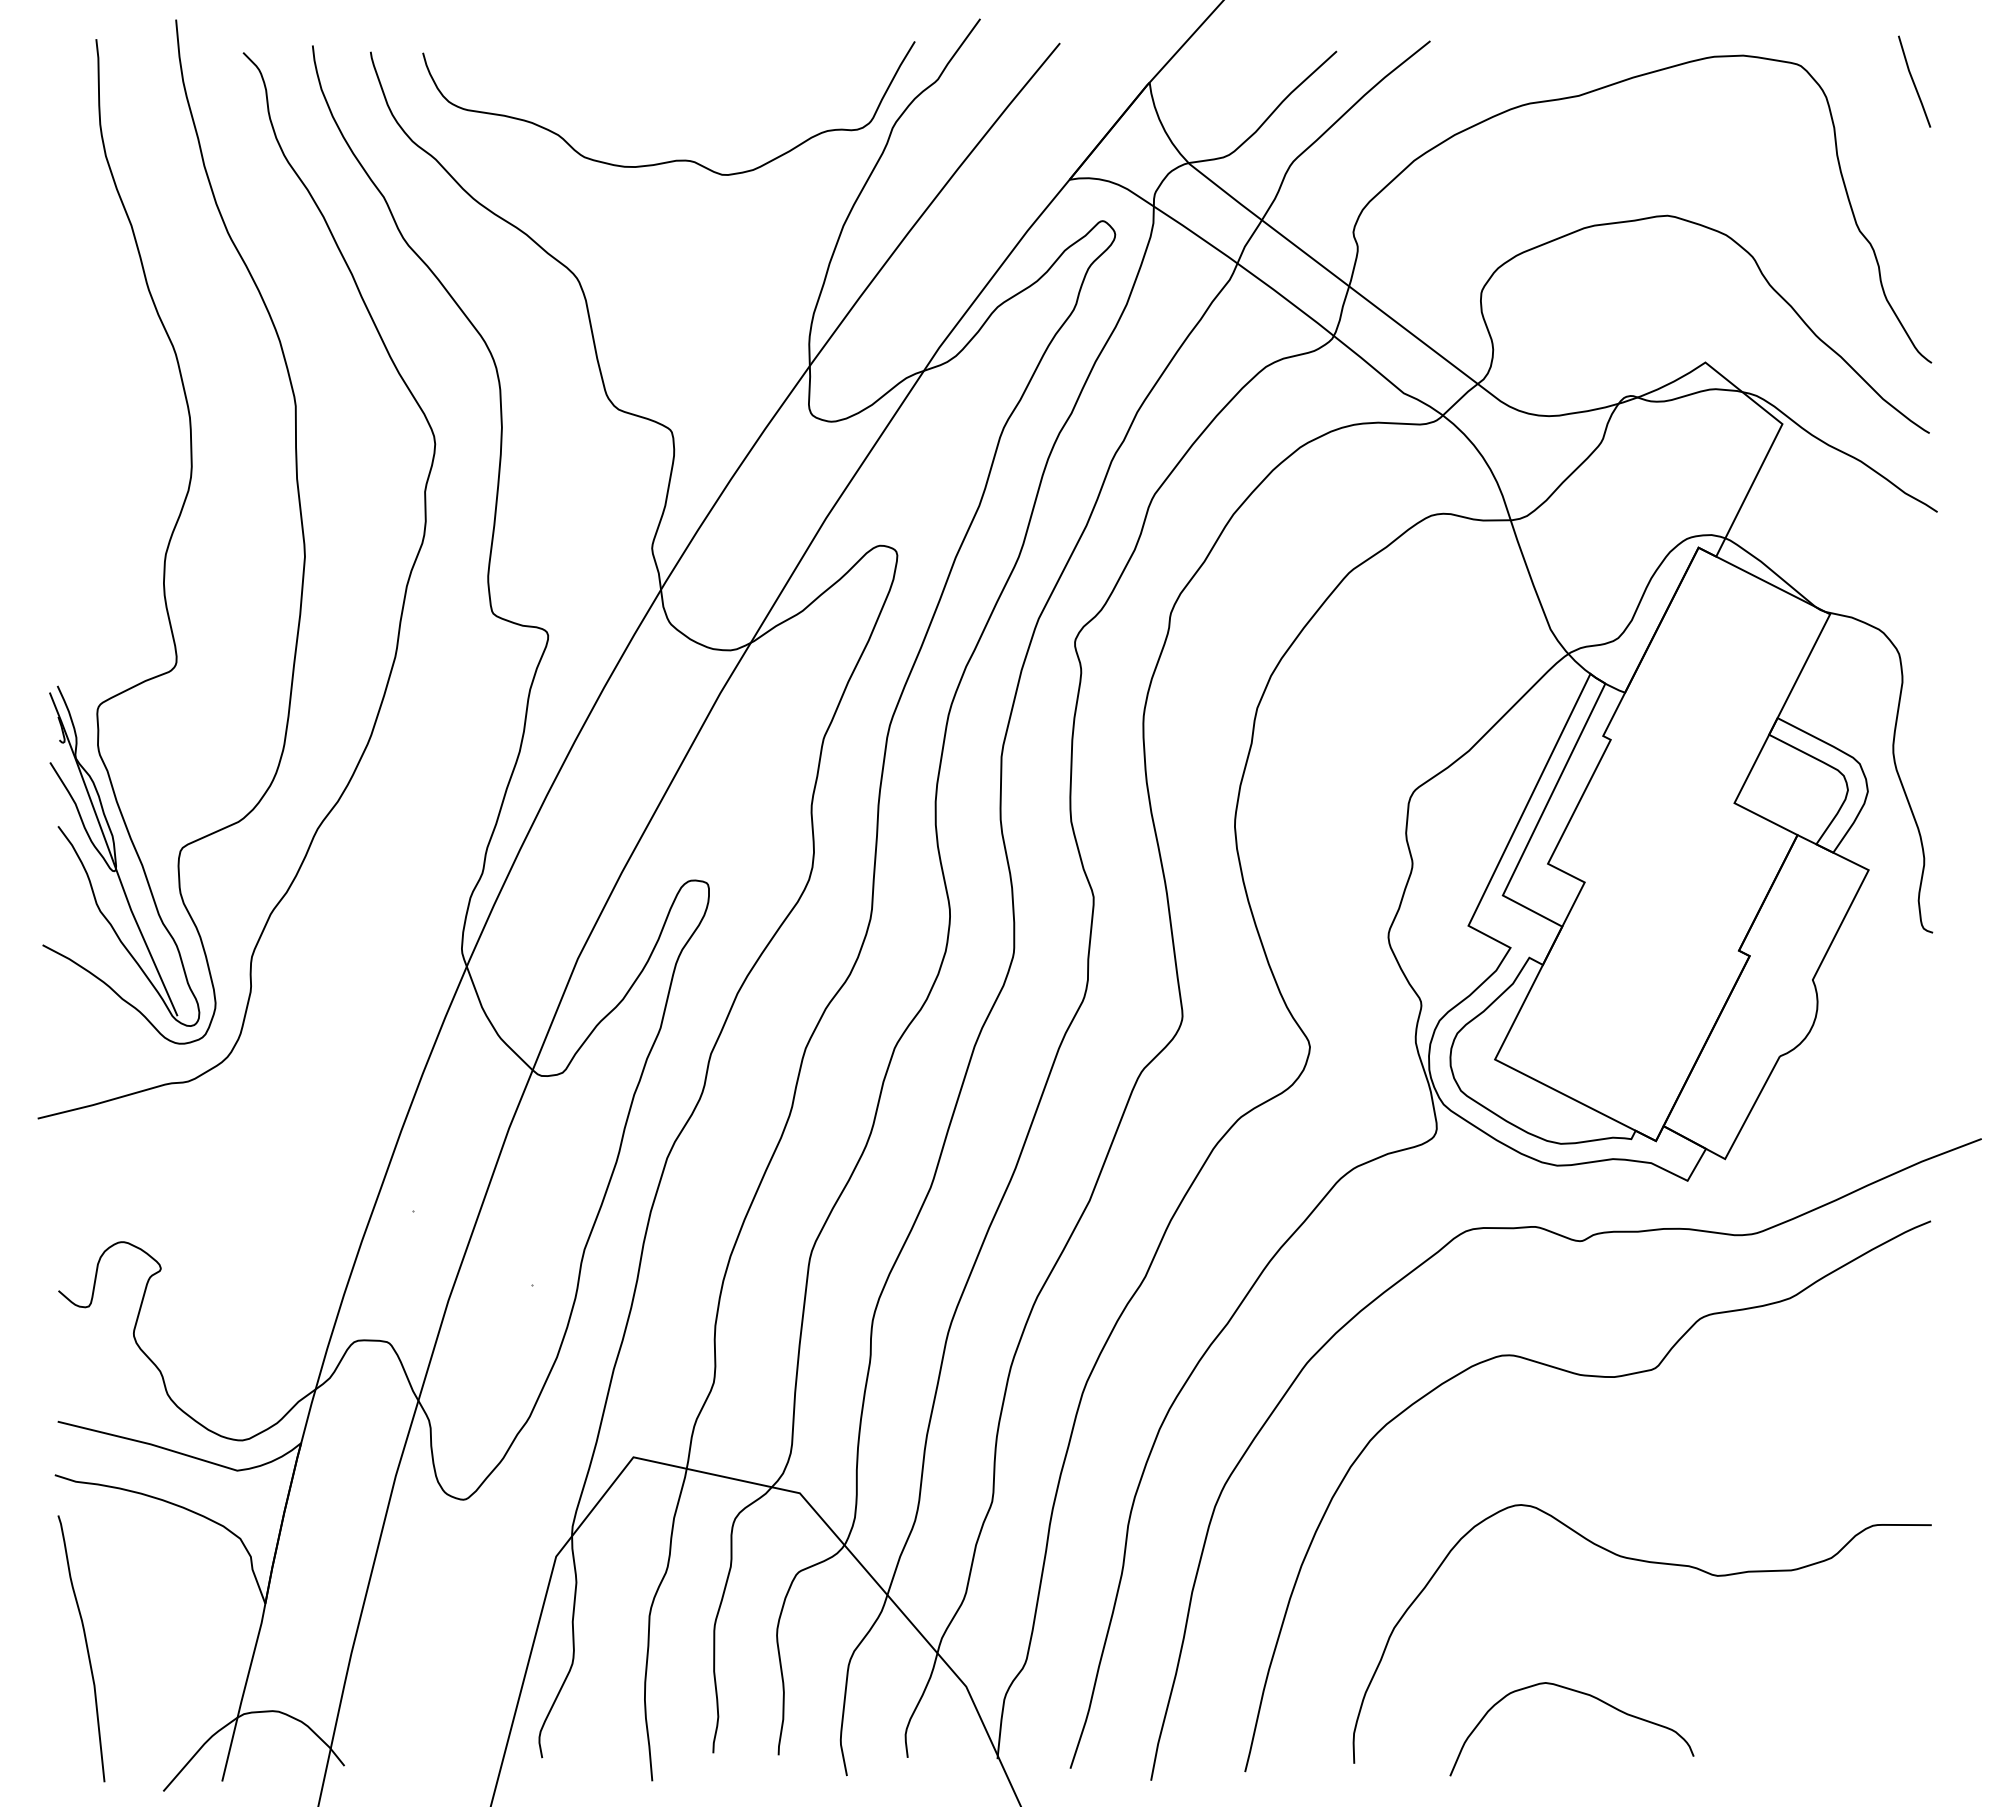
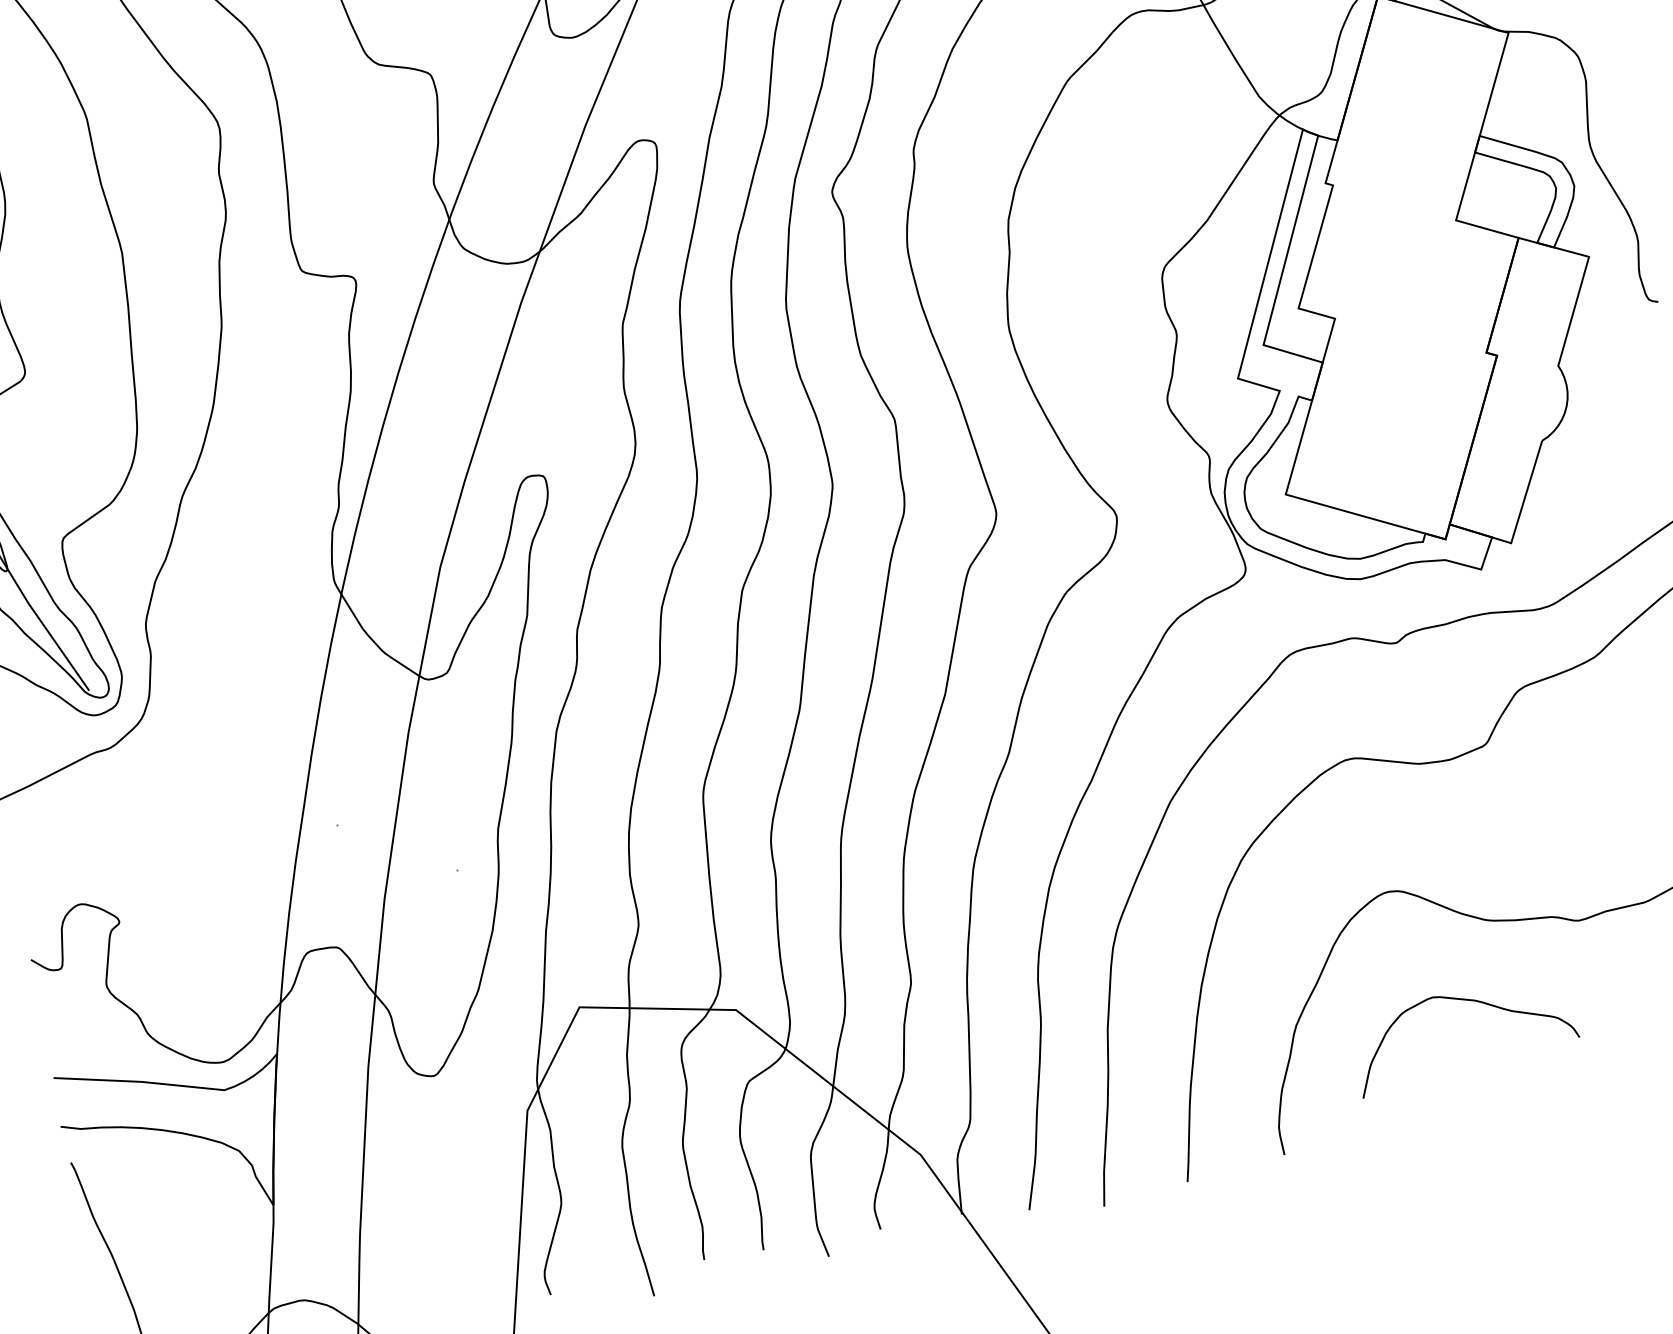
curve: (1583, 1694) -> (1469, 1001), moved

